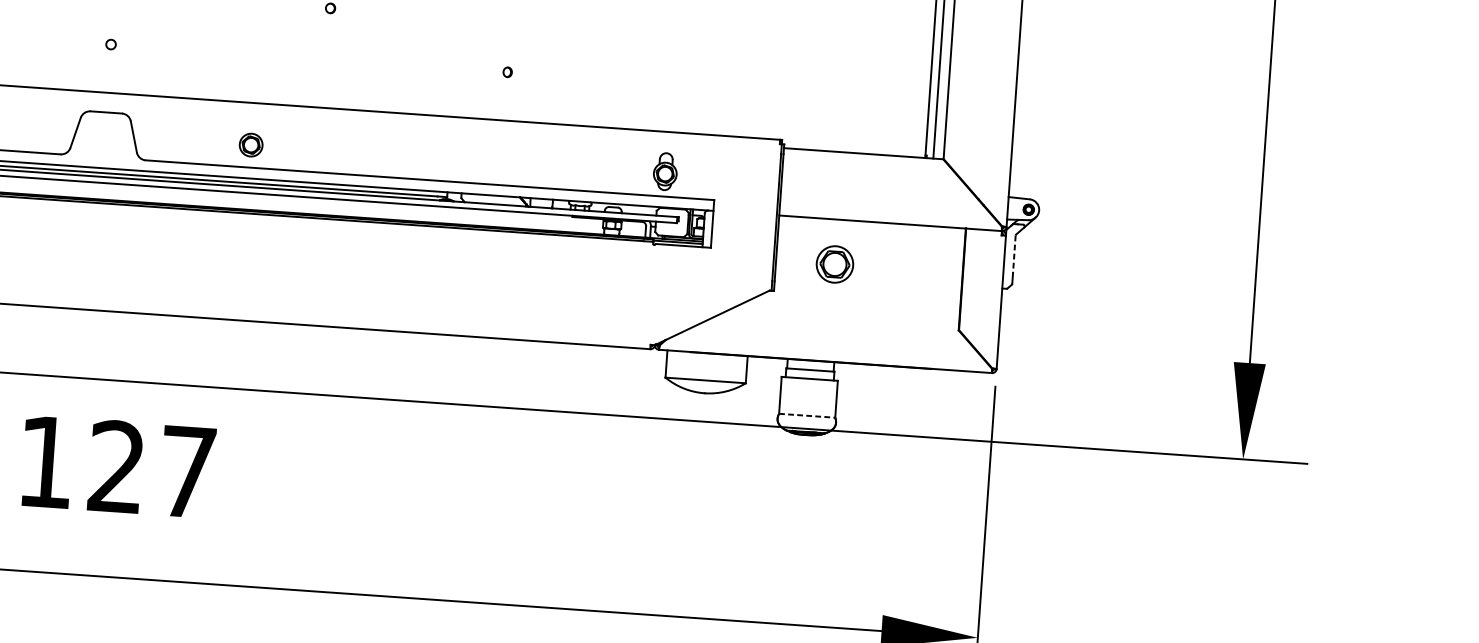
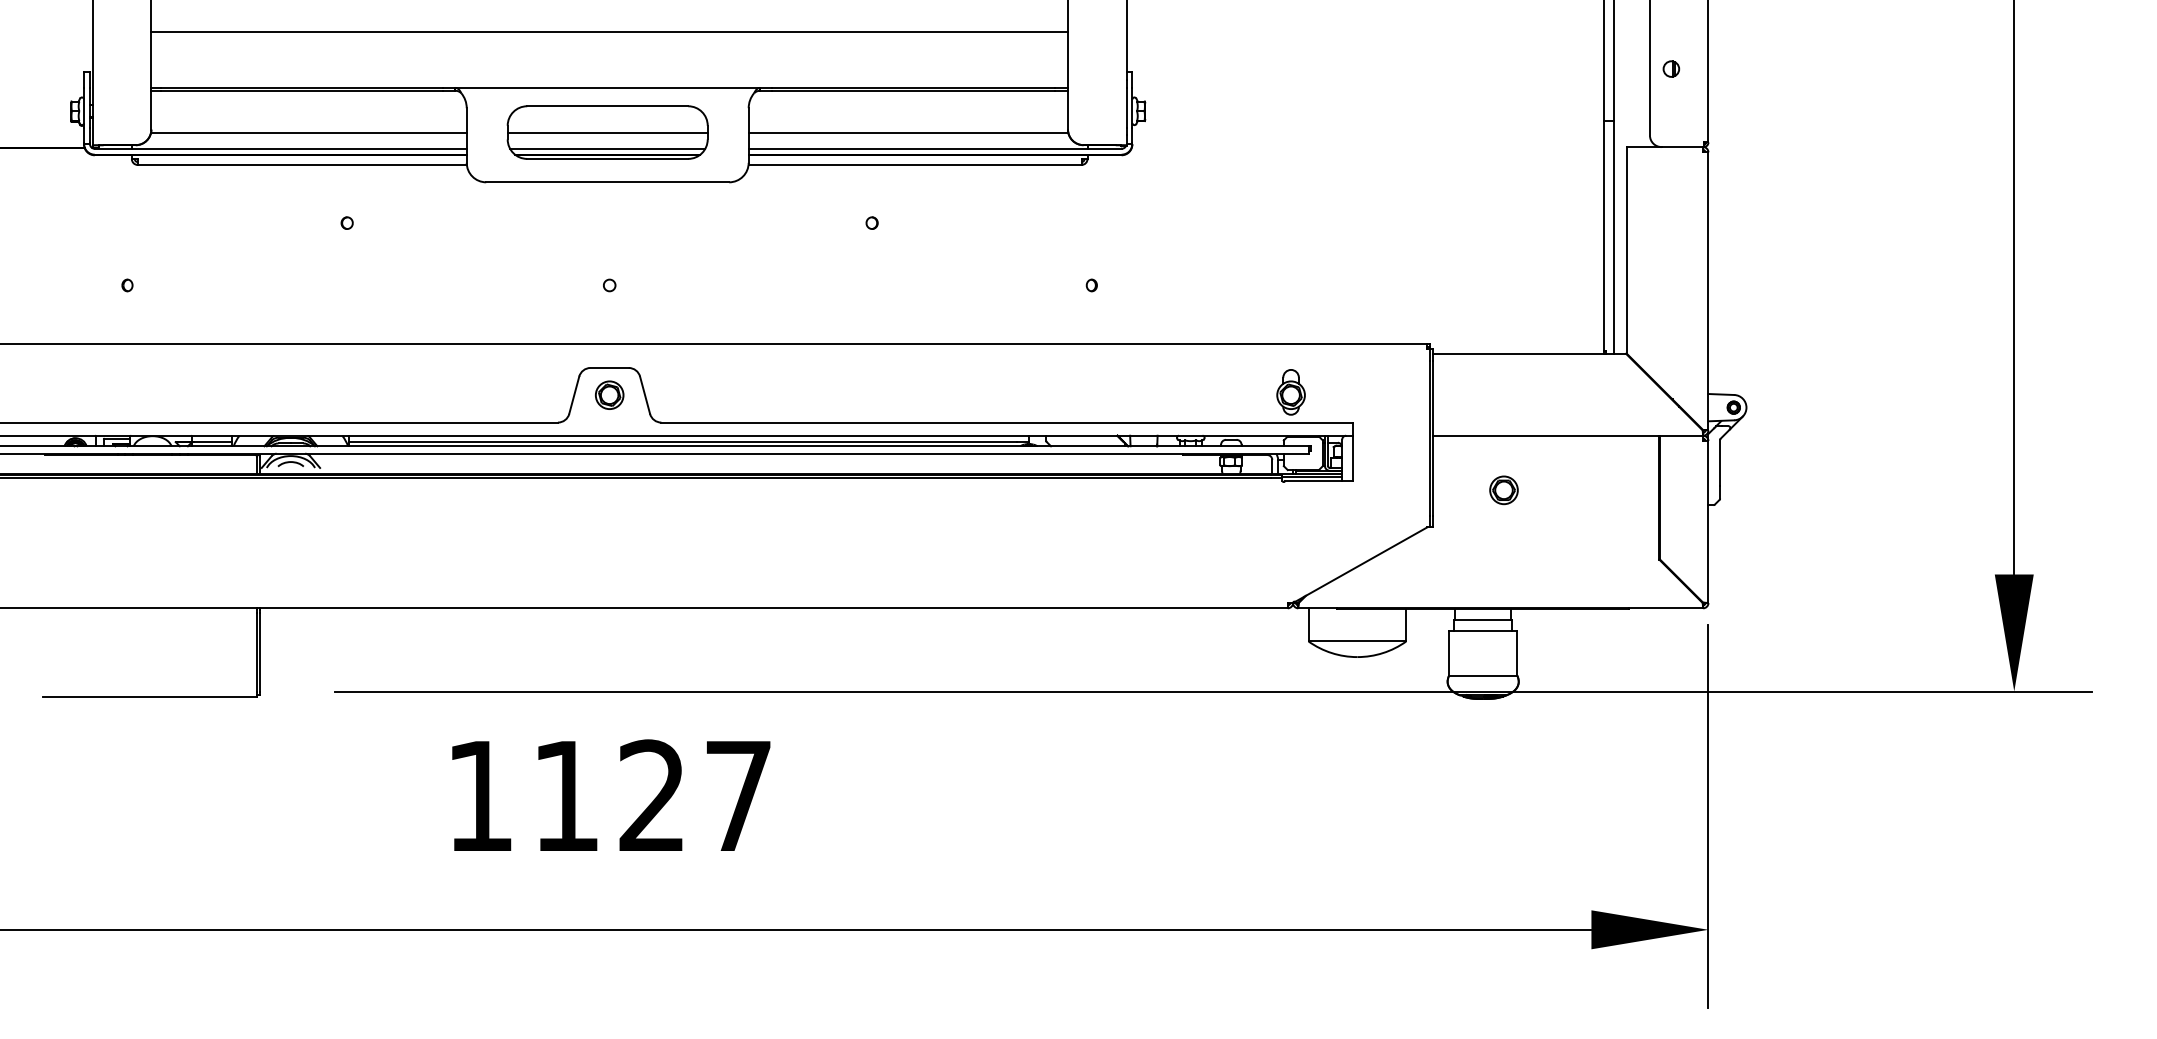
part: (251, 144) -> (609, 394), moved
line: (1014, 254) -> (1720, 462), dashed -> solid
part: (834, 264) -> (1503, 490), size x0.62
line: (807, 415) -> (1483, 675), dashed -> solid

